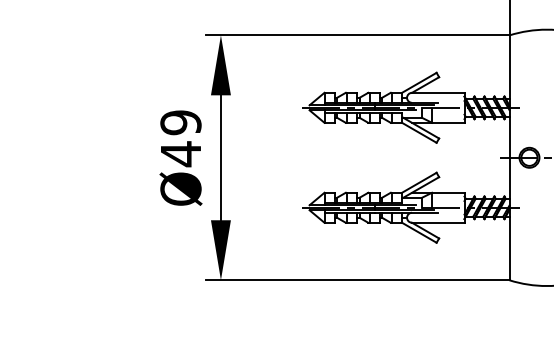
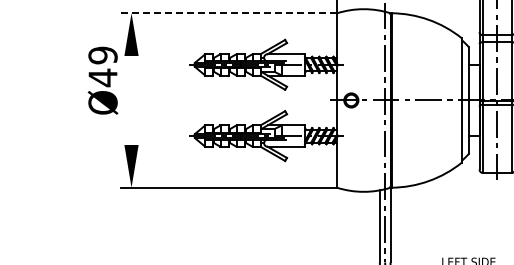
line: (357, 35) -> (228, 13), solid -> dashed
line: (220, 156) -> (131, 99), removed
text: (180, 157) -> (102, 80), moved

